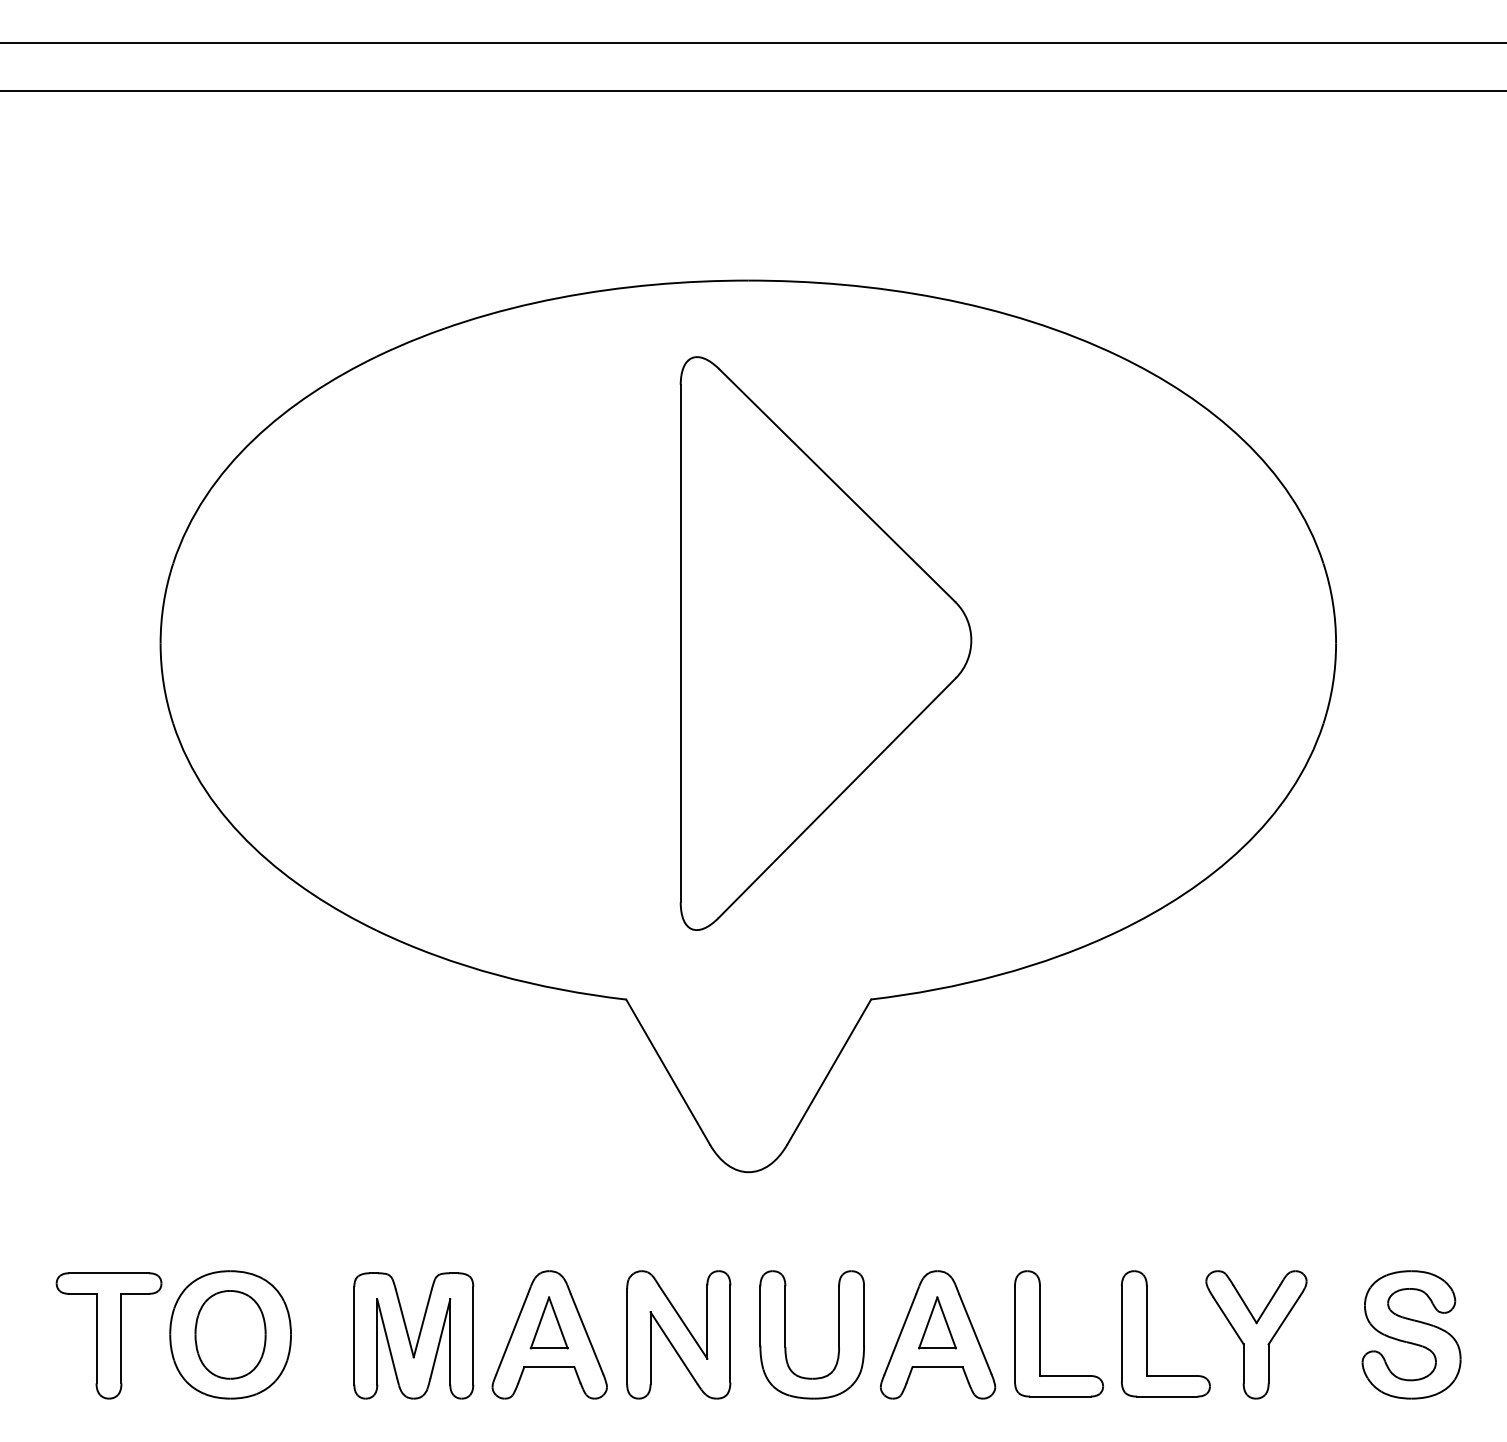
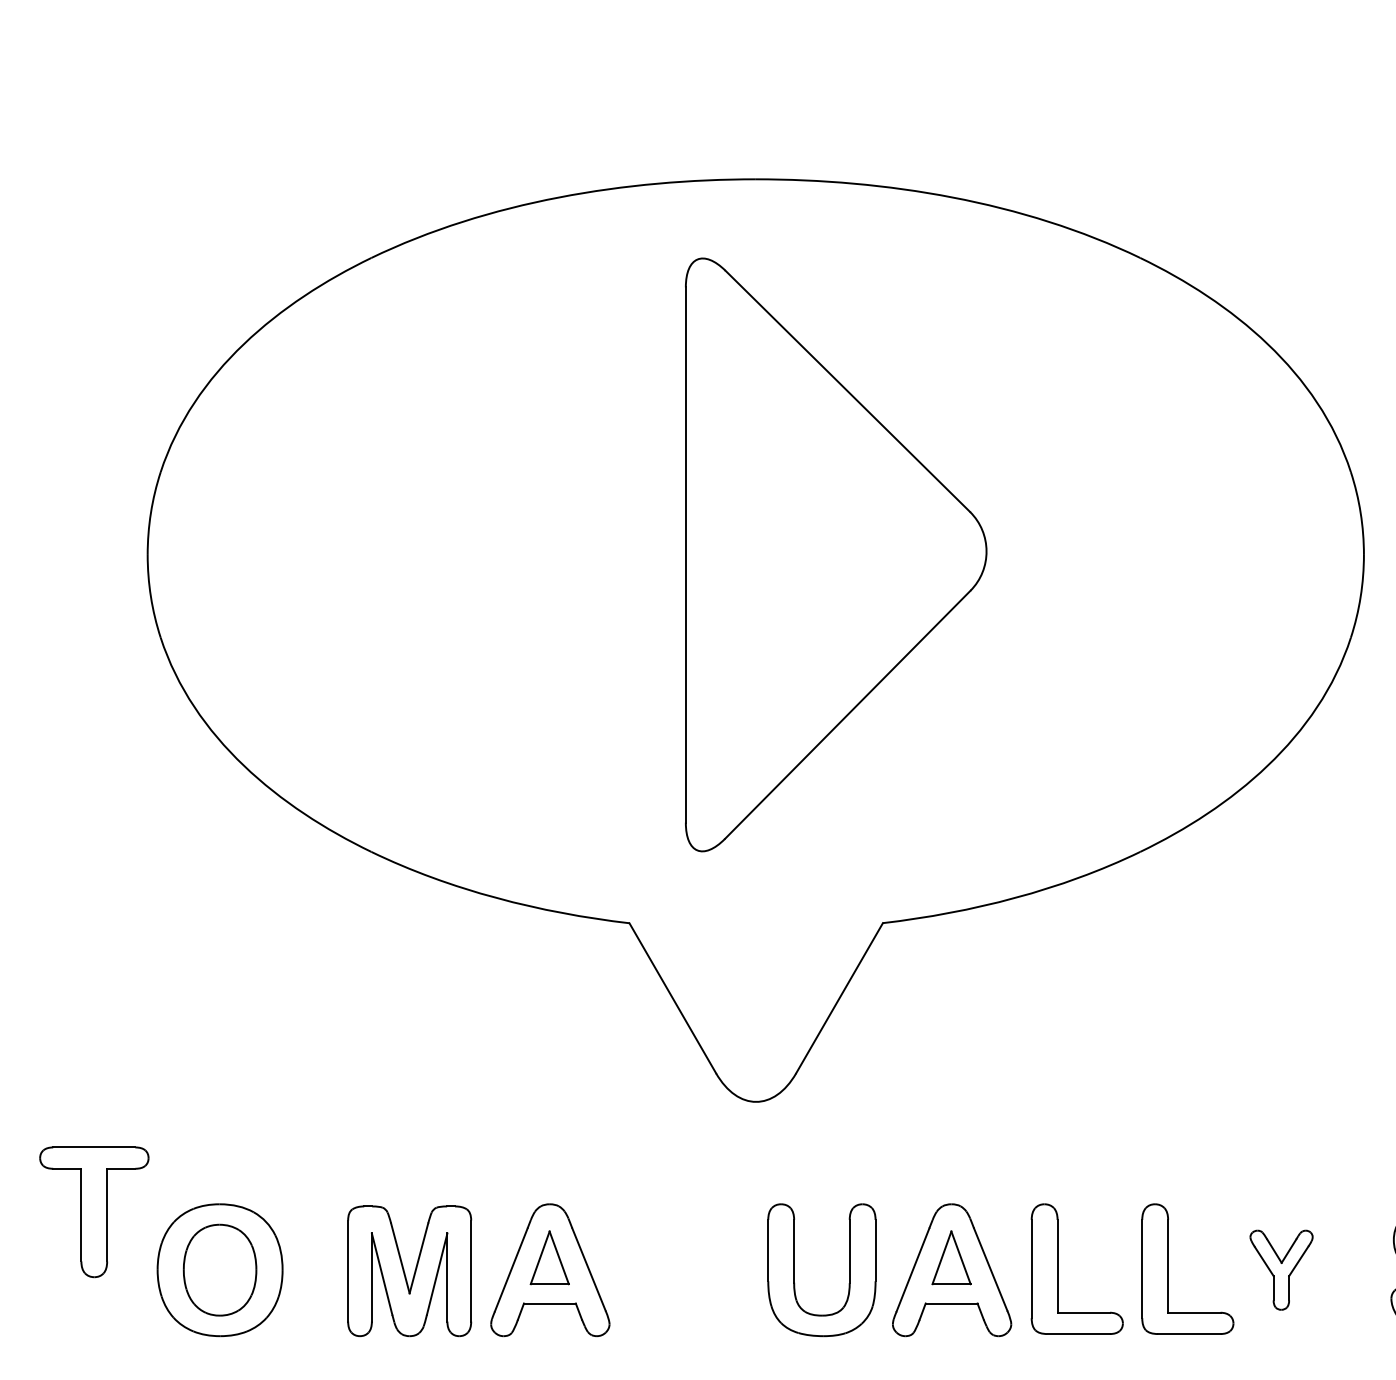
part: (678, 1334) -> (683, 1269), removed
part: (1256, 1334) -> (1281, 1269), size x0.6
part: (108, 1335) -> (93, 1211), moved

